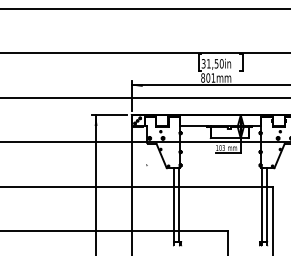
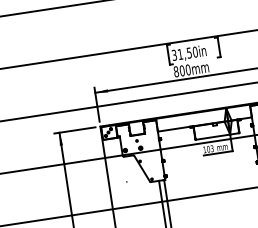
text: (213, 77) -> (188, 69), 801mm -> 800mm

